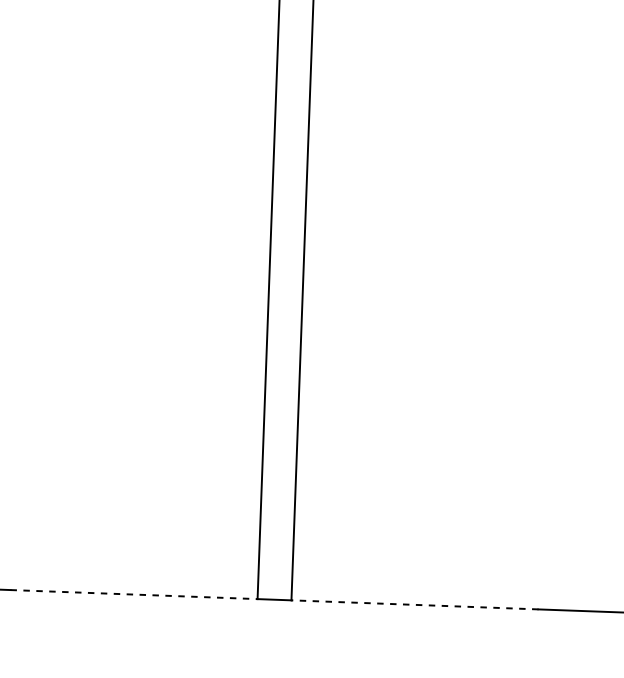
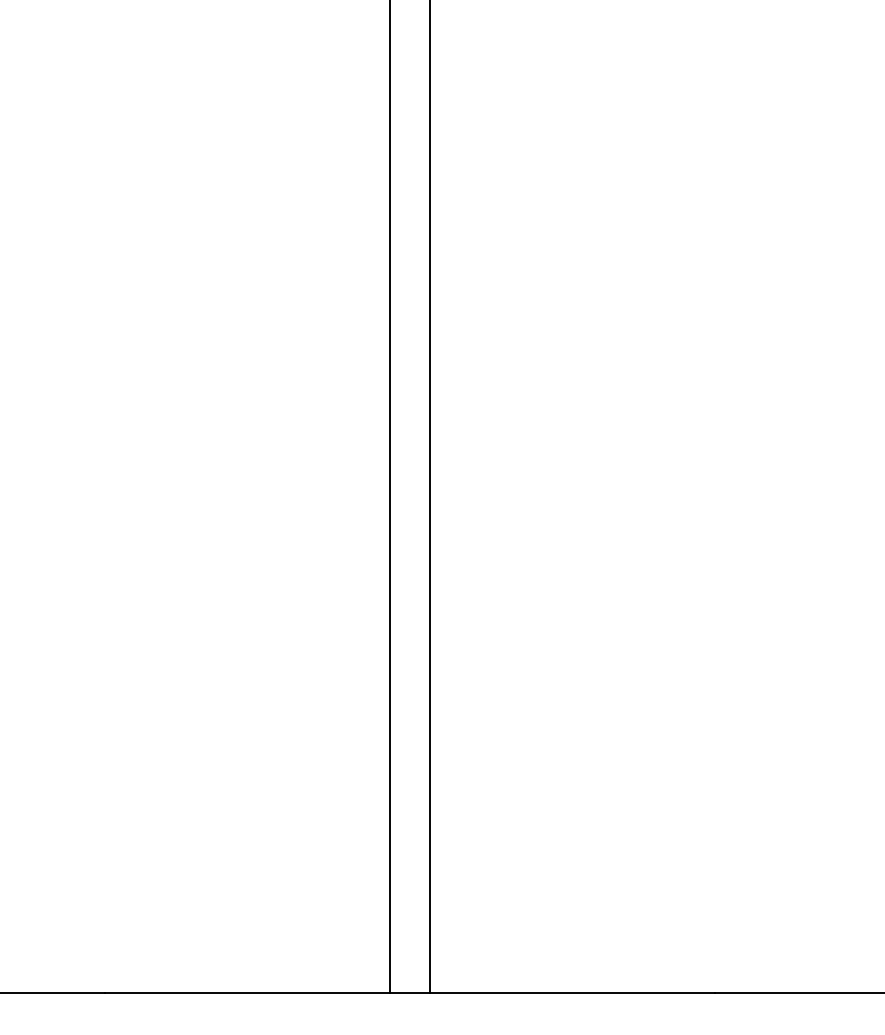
line: (133, 594) -> (247, 993), dashed -> solid
line: (415, 604) -> (572, 993), dashed -> solid

